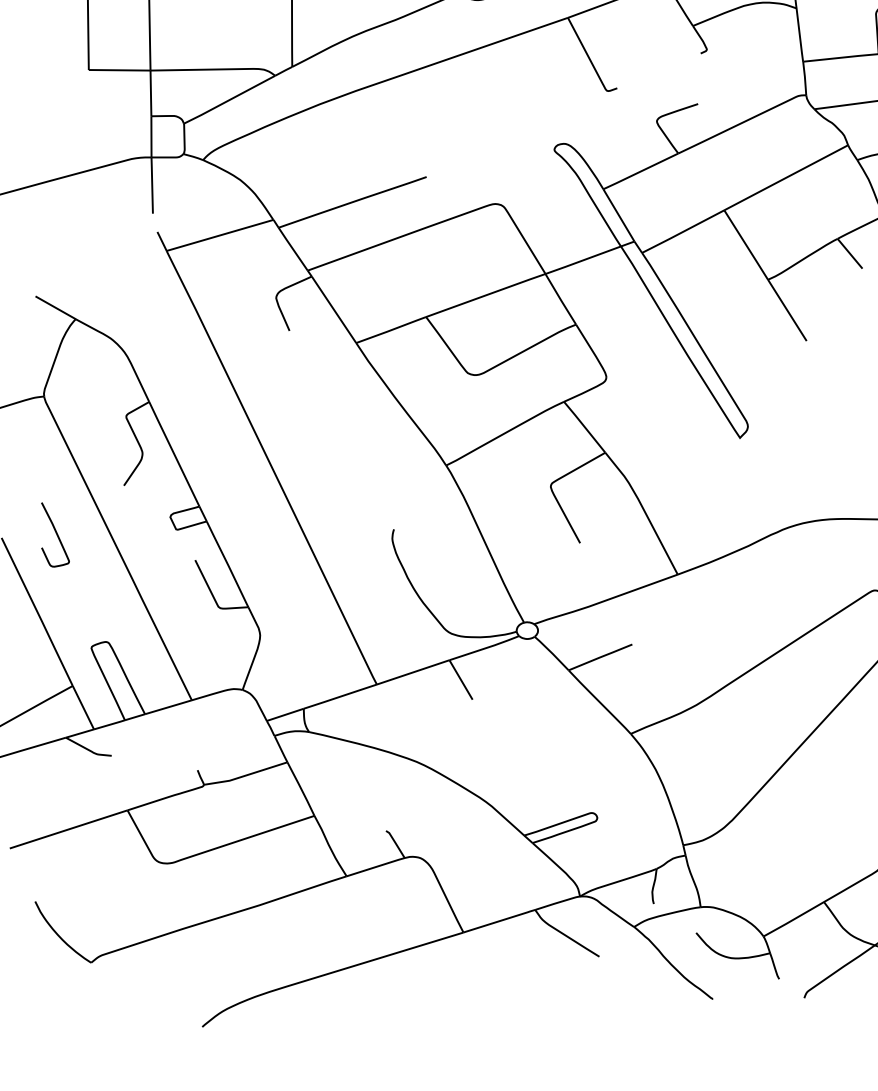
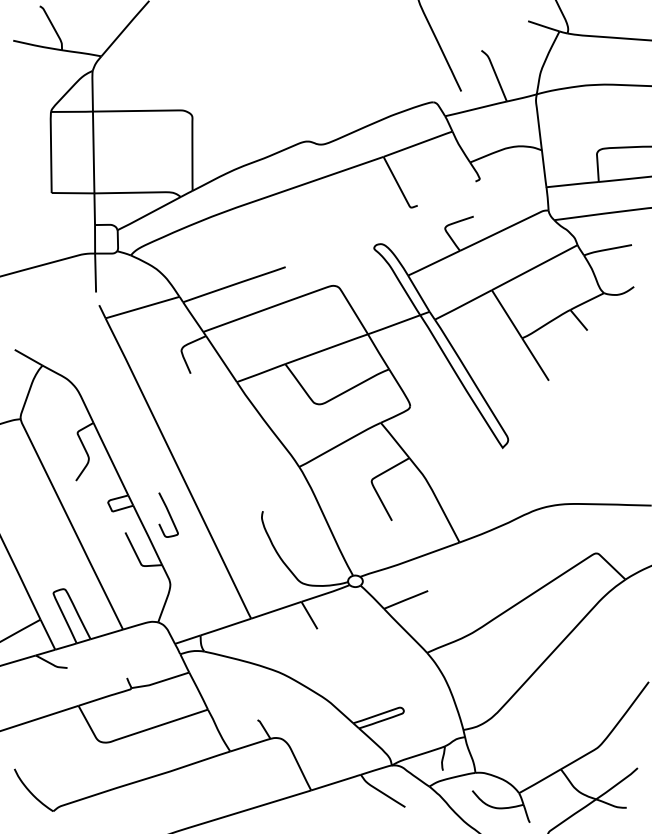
curve: (55, 534) -> (168, 514), moved

